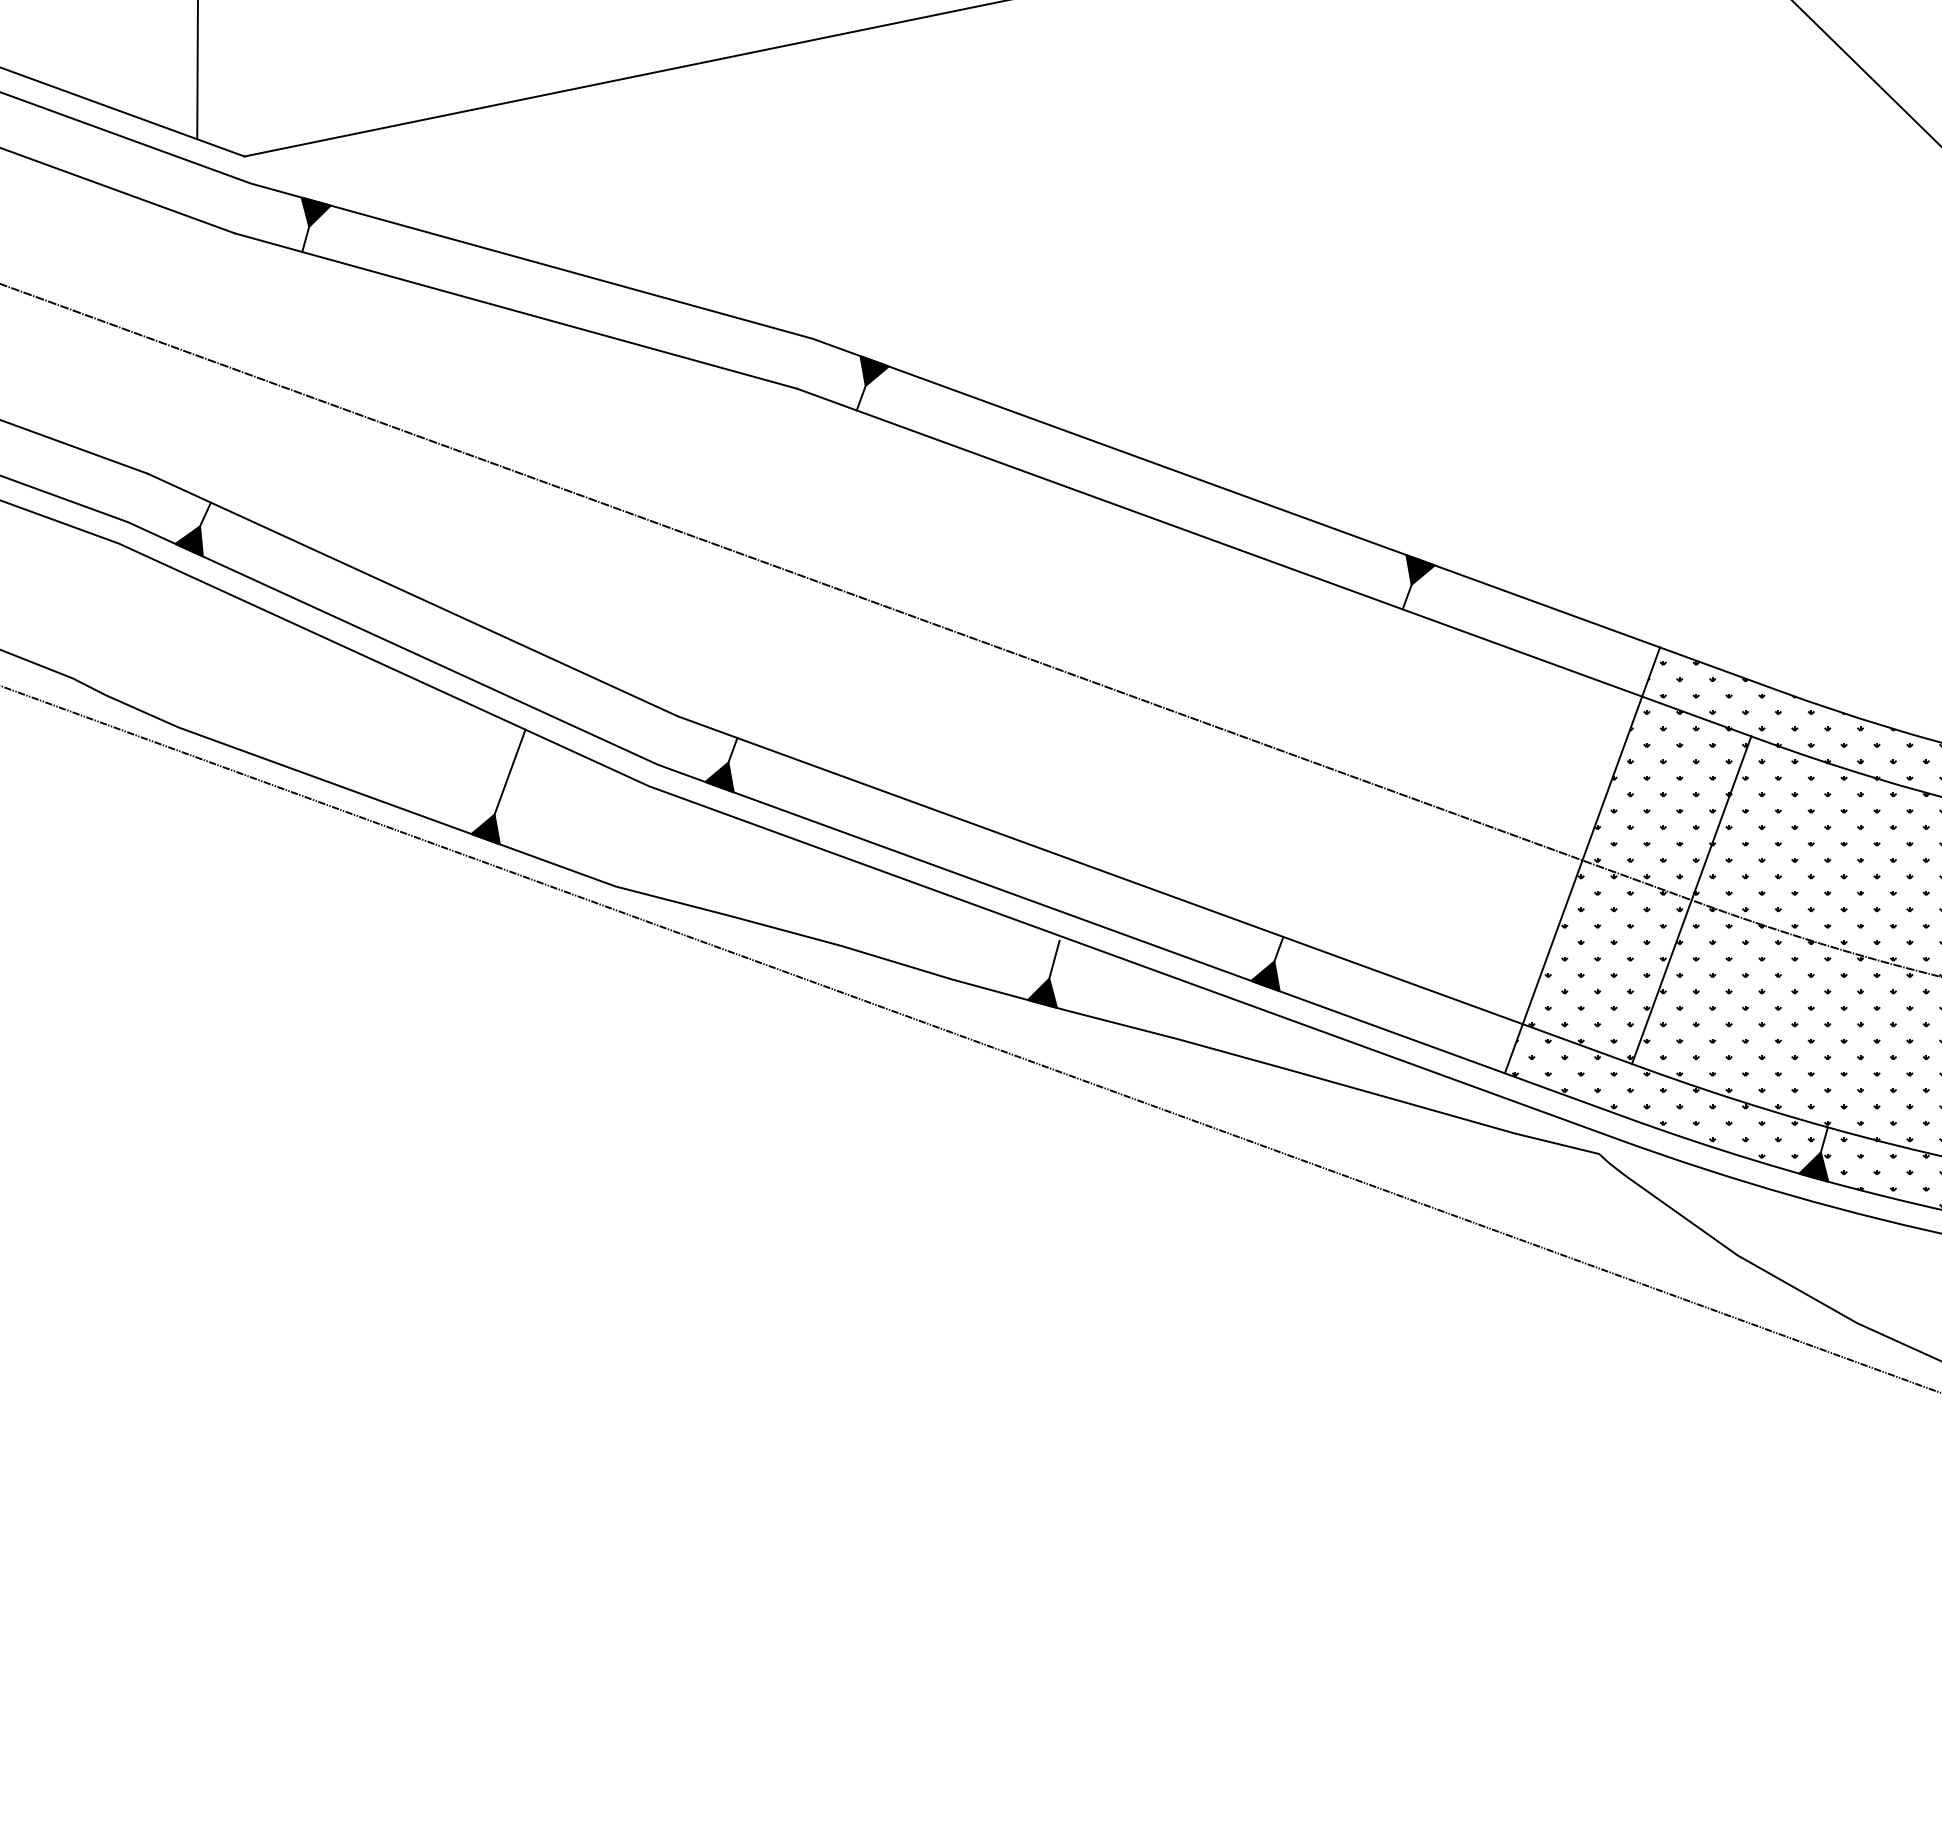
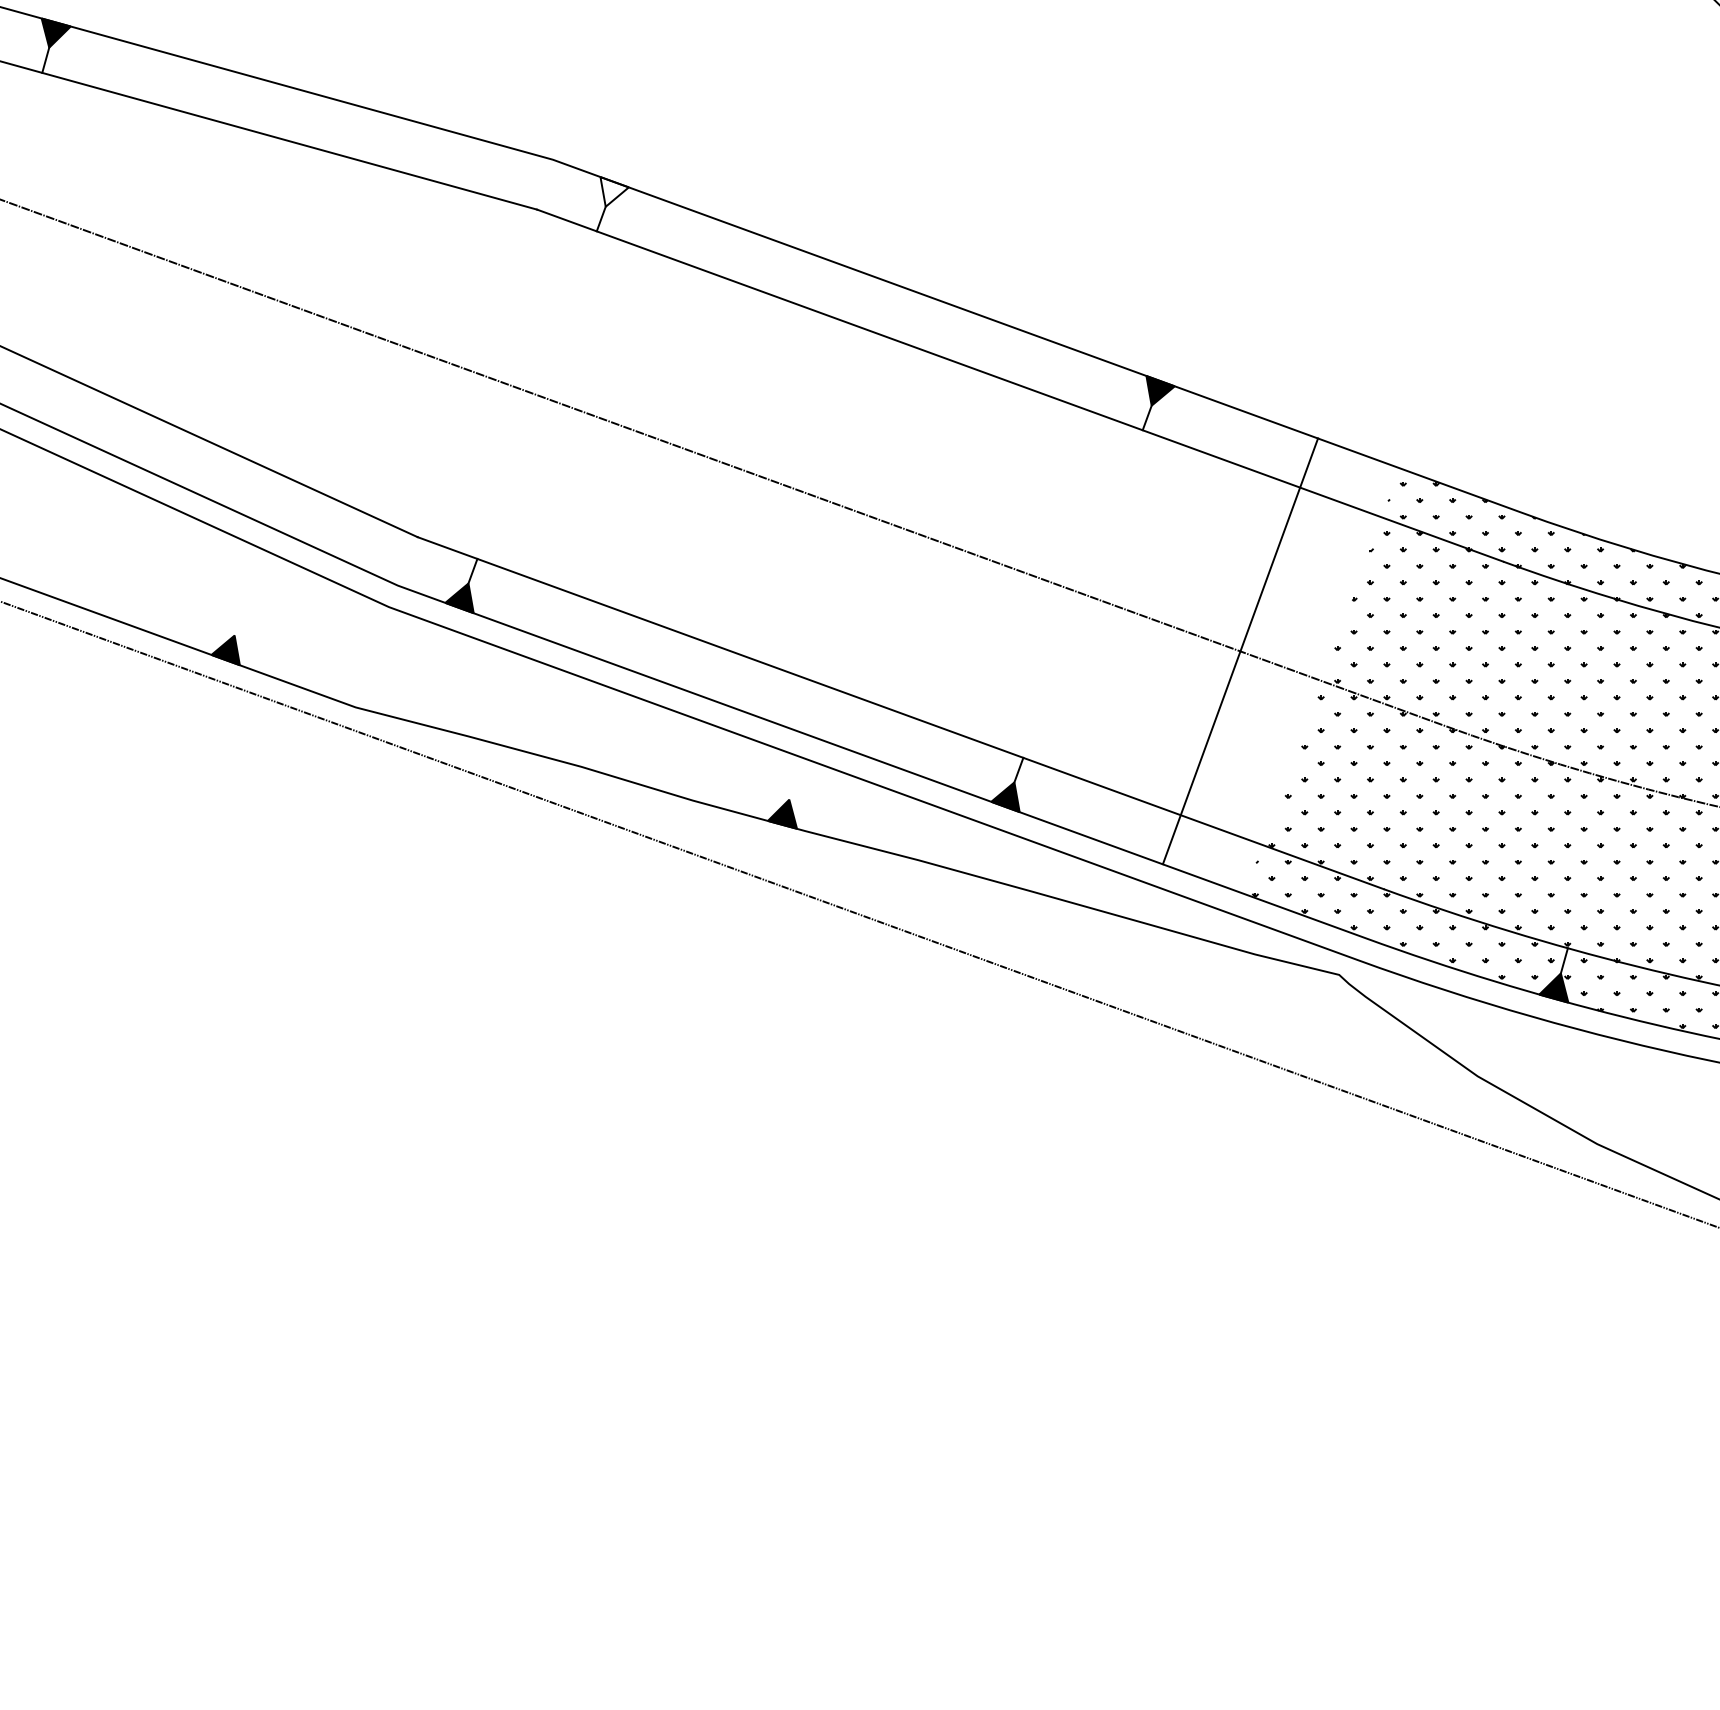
fill: (874, 370) -> (614, 191), removed
line: (509, 771) -> (249, 592), removed
line: (1582, 860) -> (1240, 651), moved
line: (1691, 899) -> (1431, 720), removed
line: (1054, 959) -> (794, 780), removed

